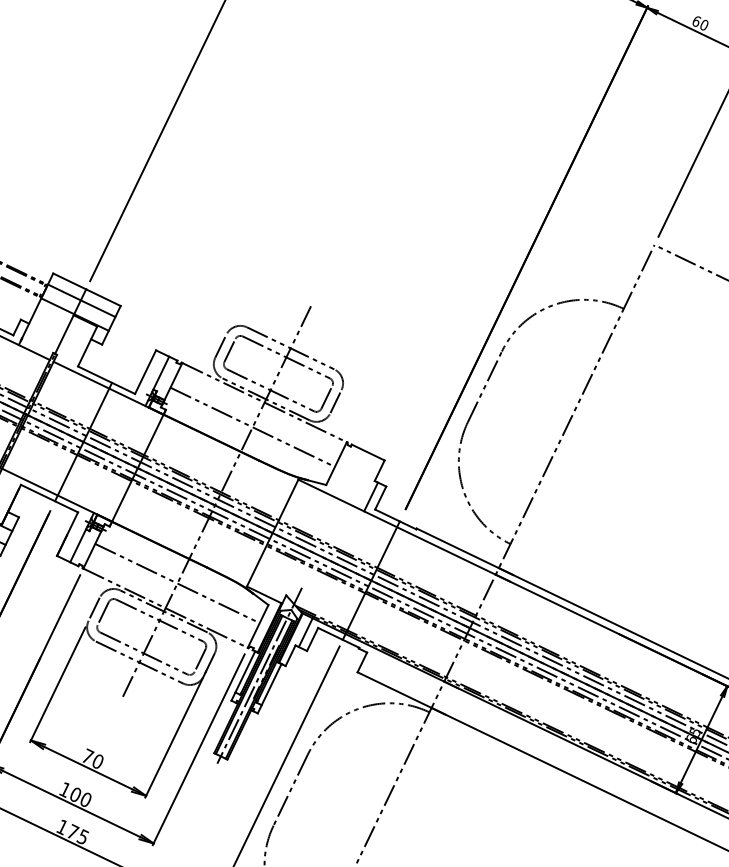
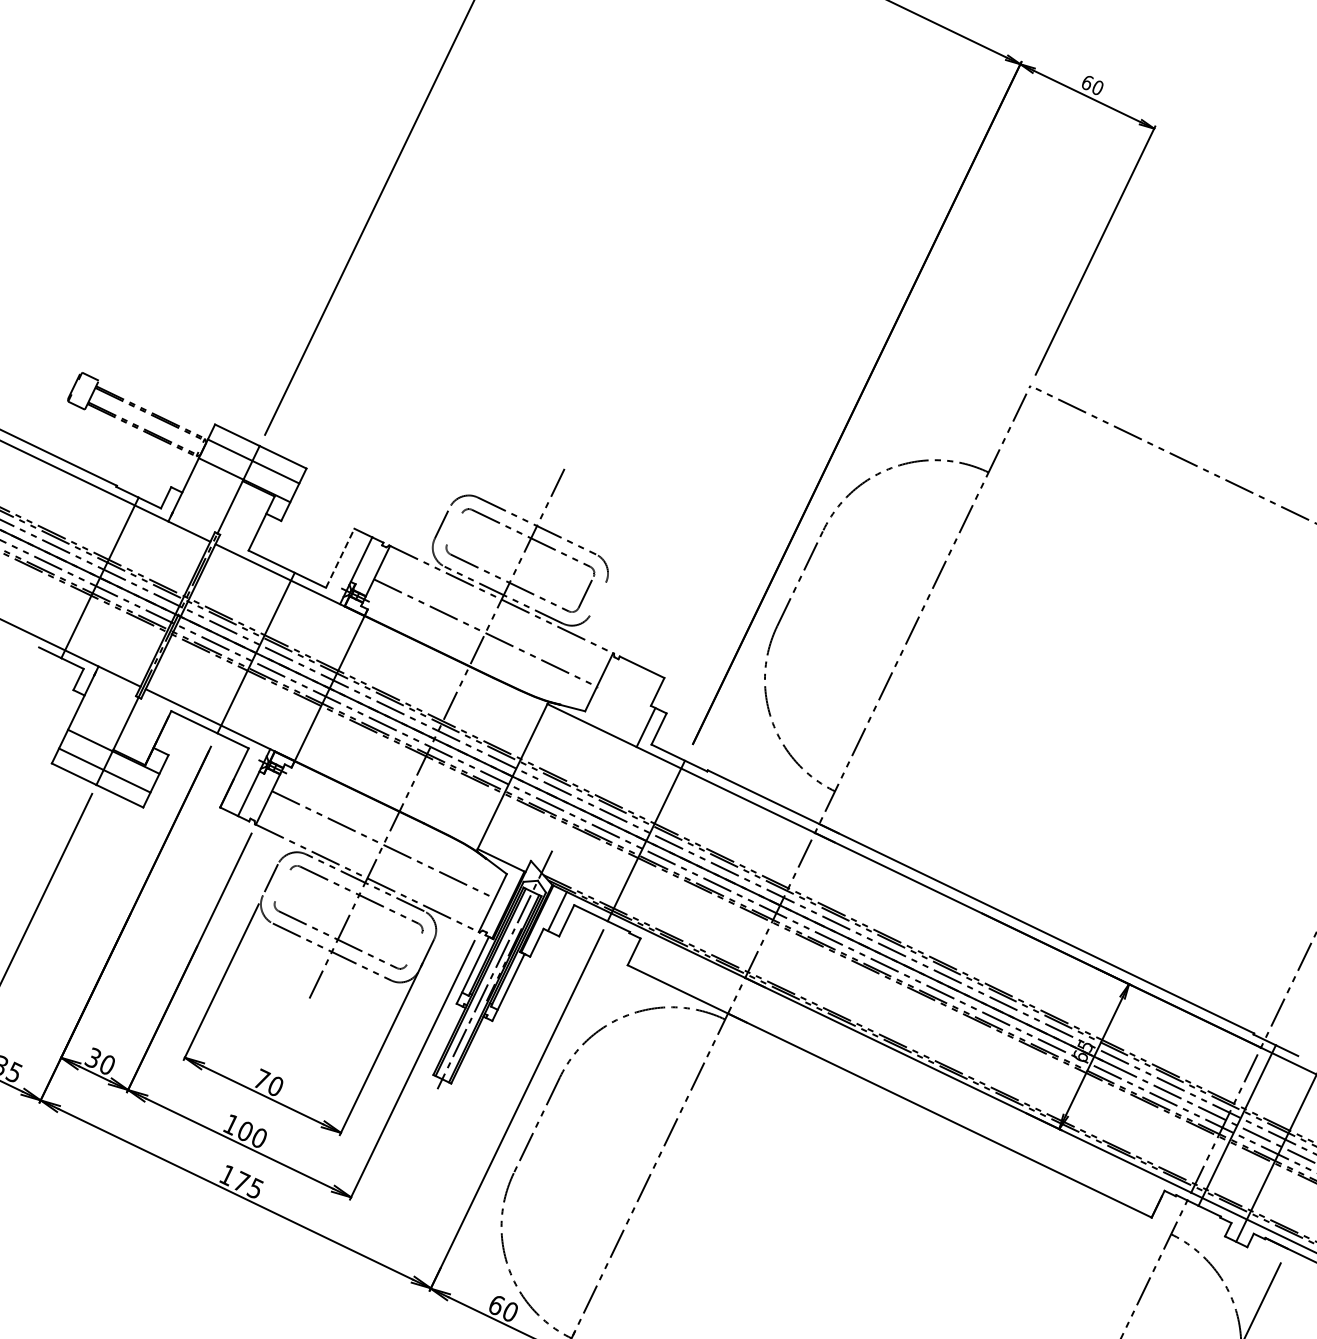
line: (229, 350) -> (454, 528), removed
line: (145, 372) -> (340, 558), solid -> dashed
line: (335, 401) -> (597, 597), removed
line: (103, 613) -> (282, 885), removed
line: (199, 659) -> (413, 948), removed

